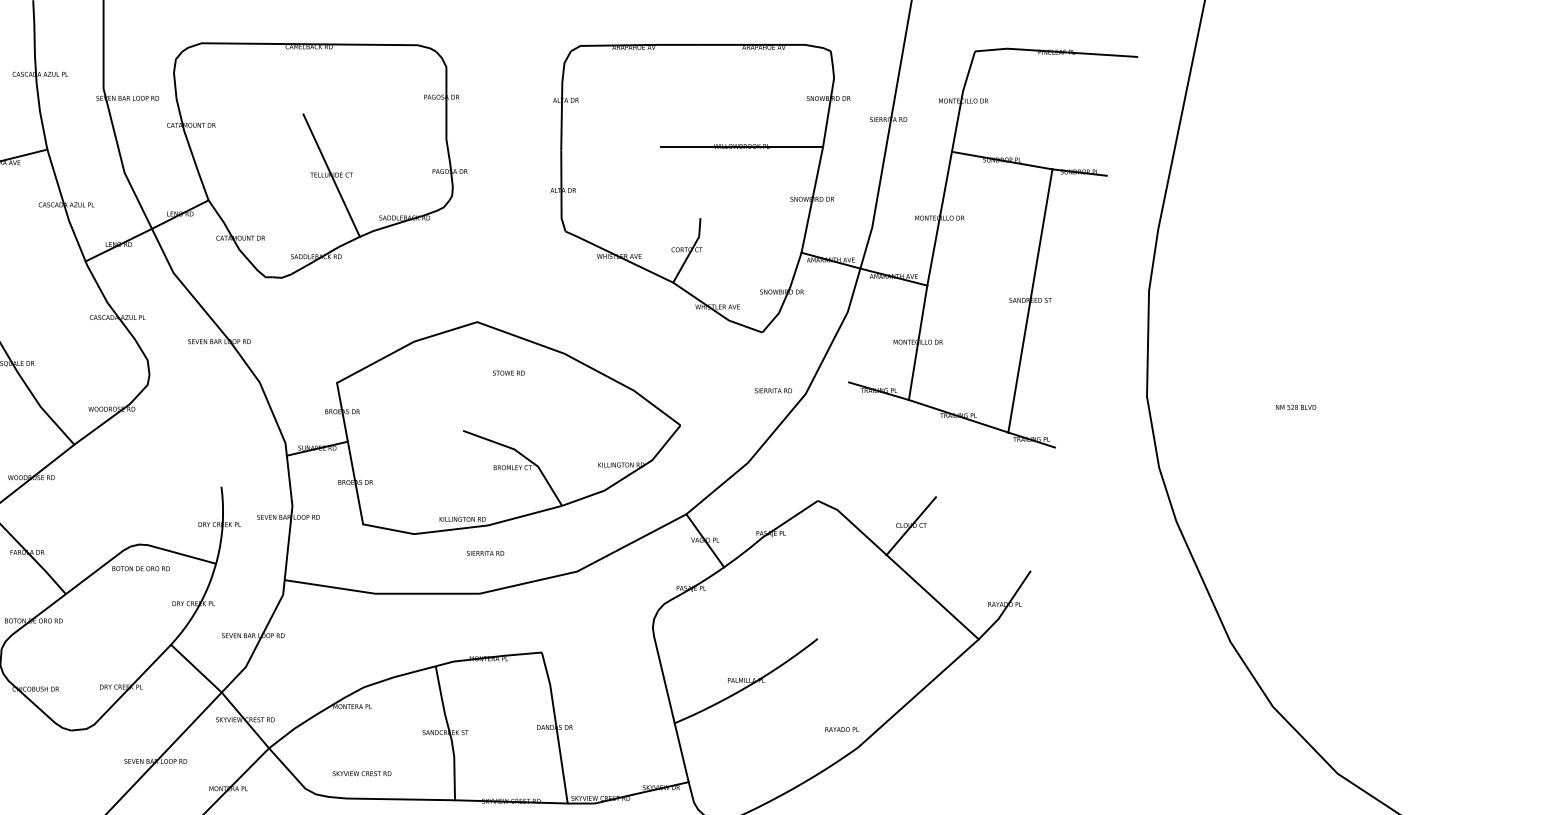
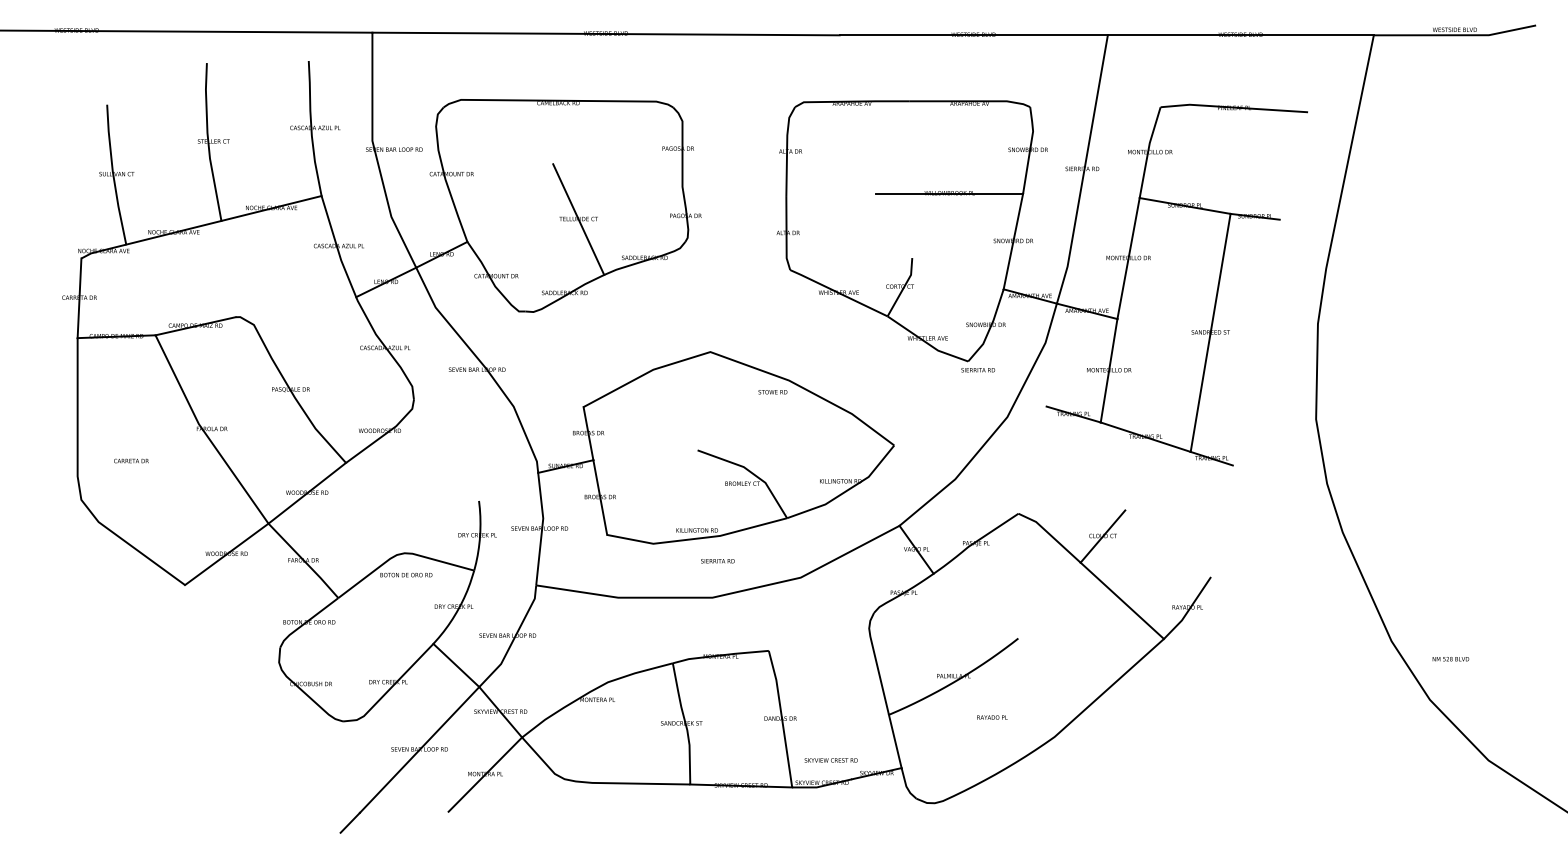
text: (508, 373) -> (772, 392), moved
text: (773, 391) -> (978, 370), moved
text: (1295, 407) -> (1450, 659), moved
text: (842, 729) -> (992, 717), moved
text: (361, 773) -> (830, 760), moved

